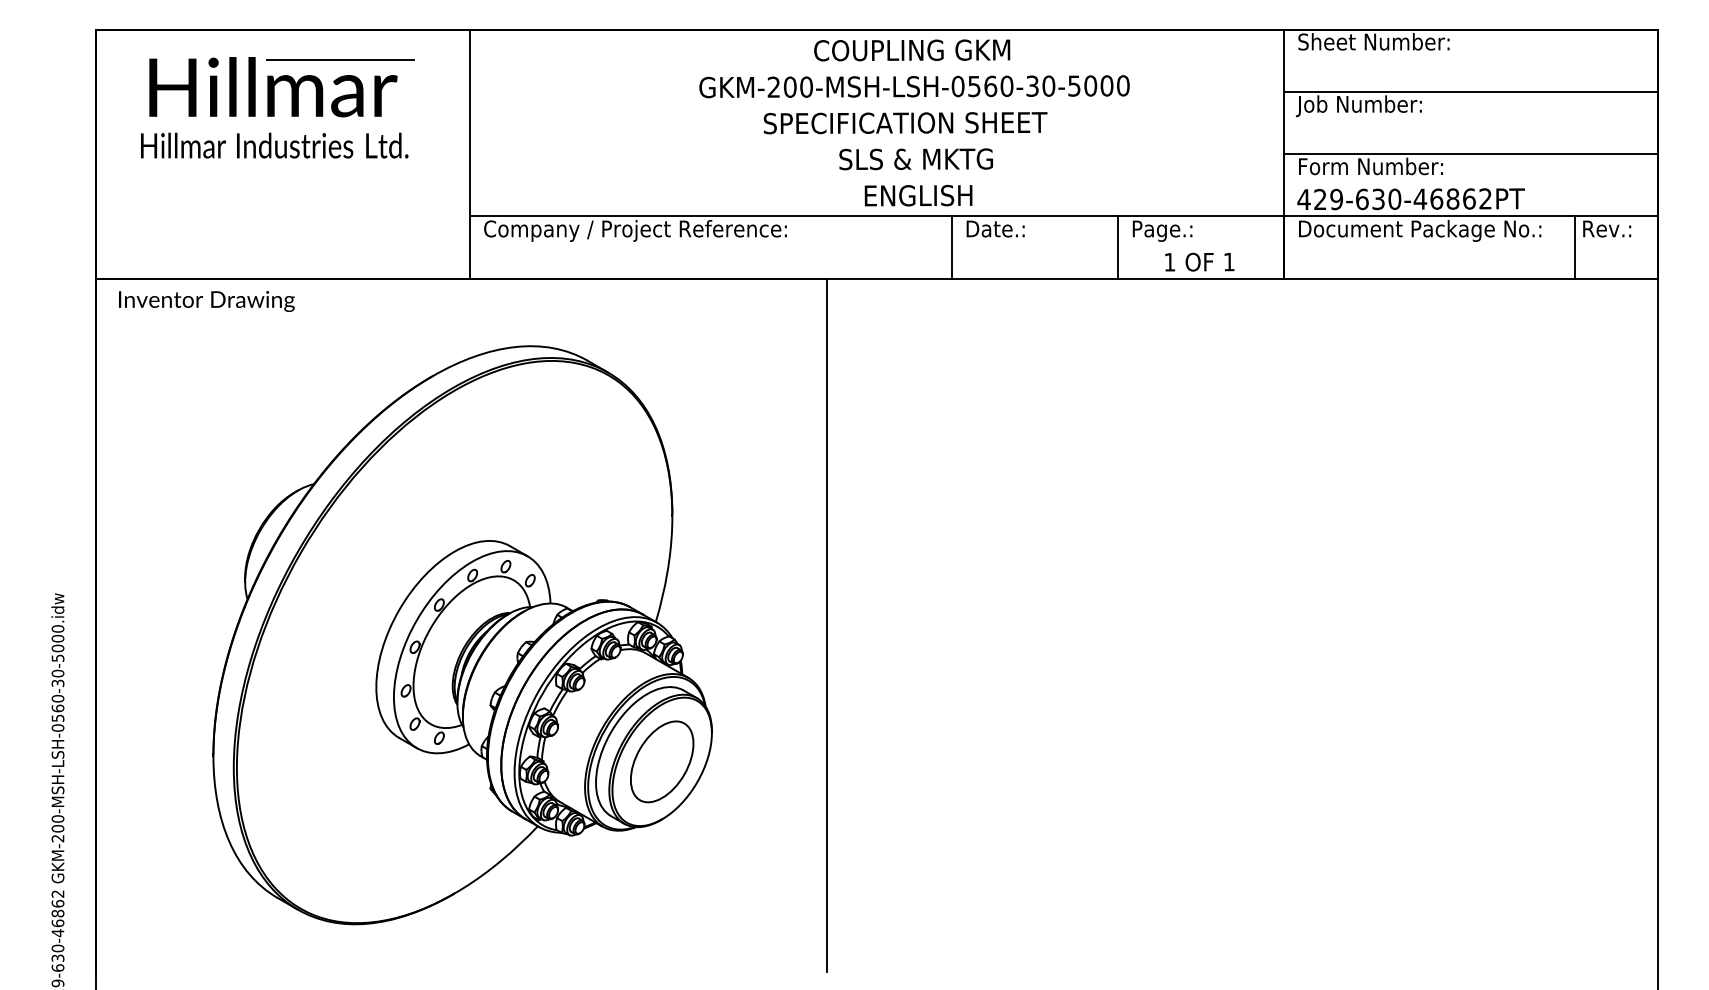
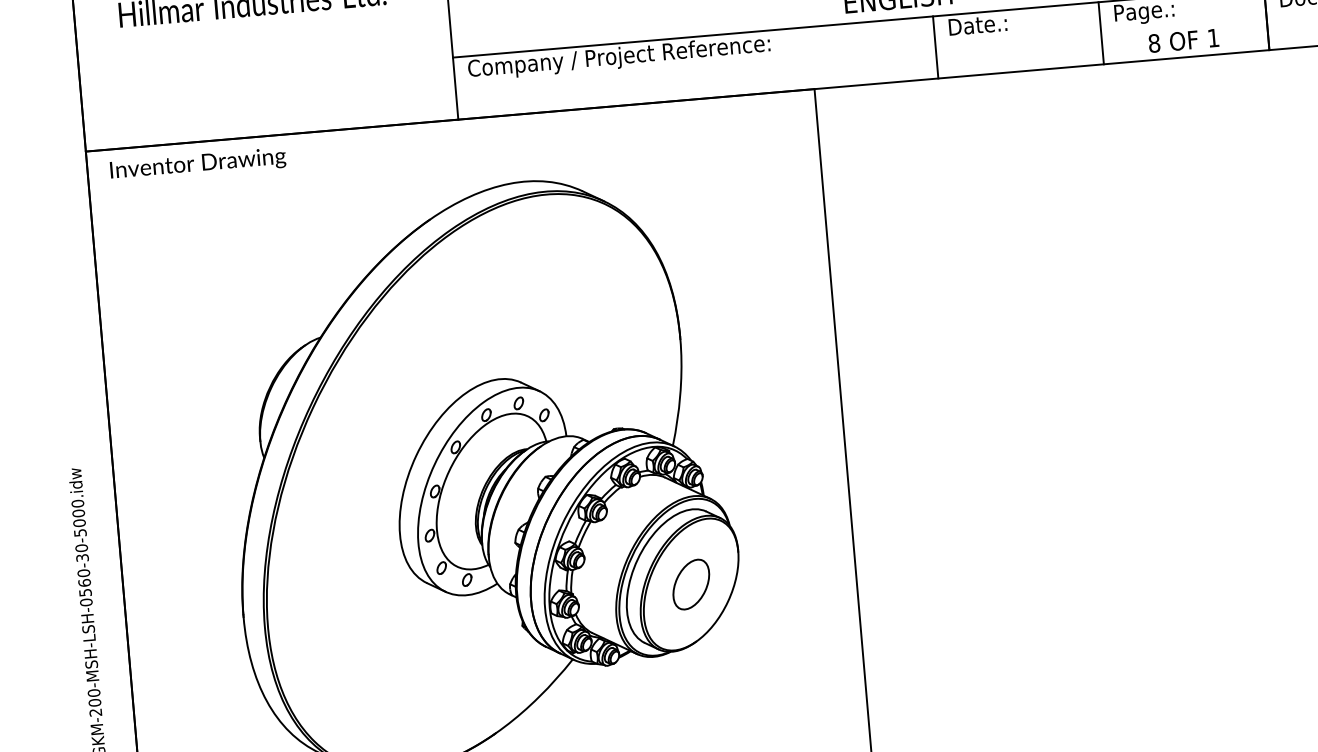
text: (1169, 261) -> (1153, 42), 1 -> 8
part: (662, 761) -> (691, 584), size x0.6

